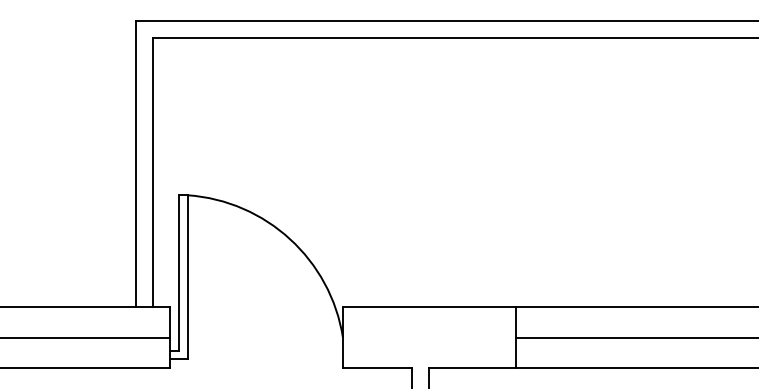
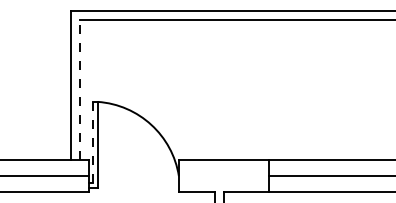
line: (152, 171) -> (79, 89), solid -> dashed
line: (179, 273) -> (93, 142), solid -> dashed

